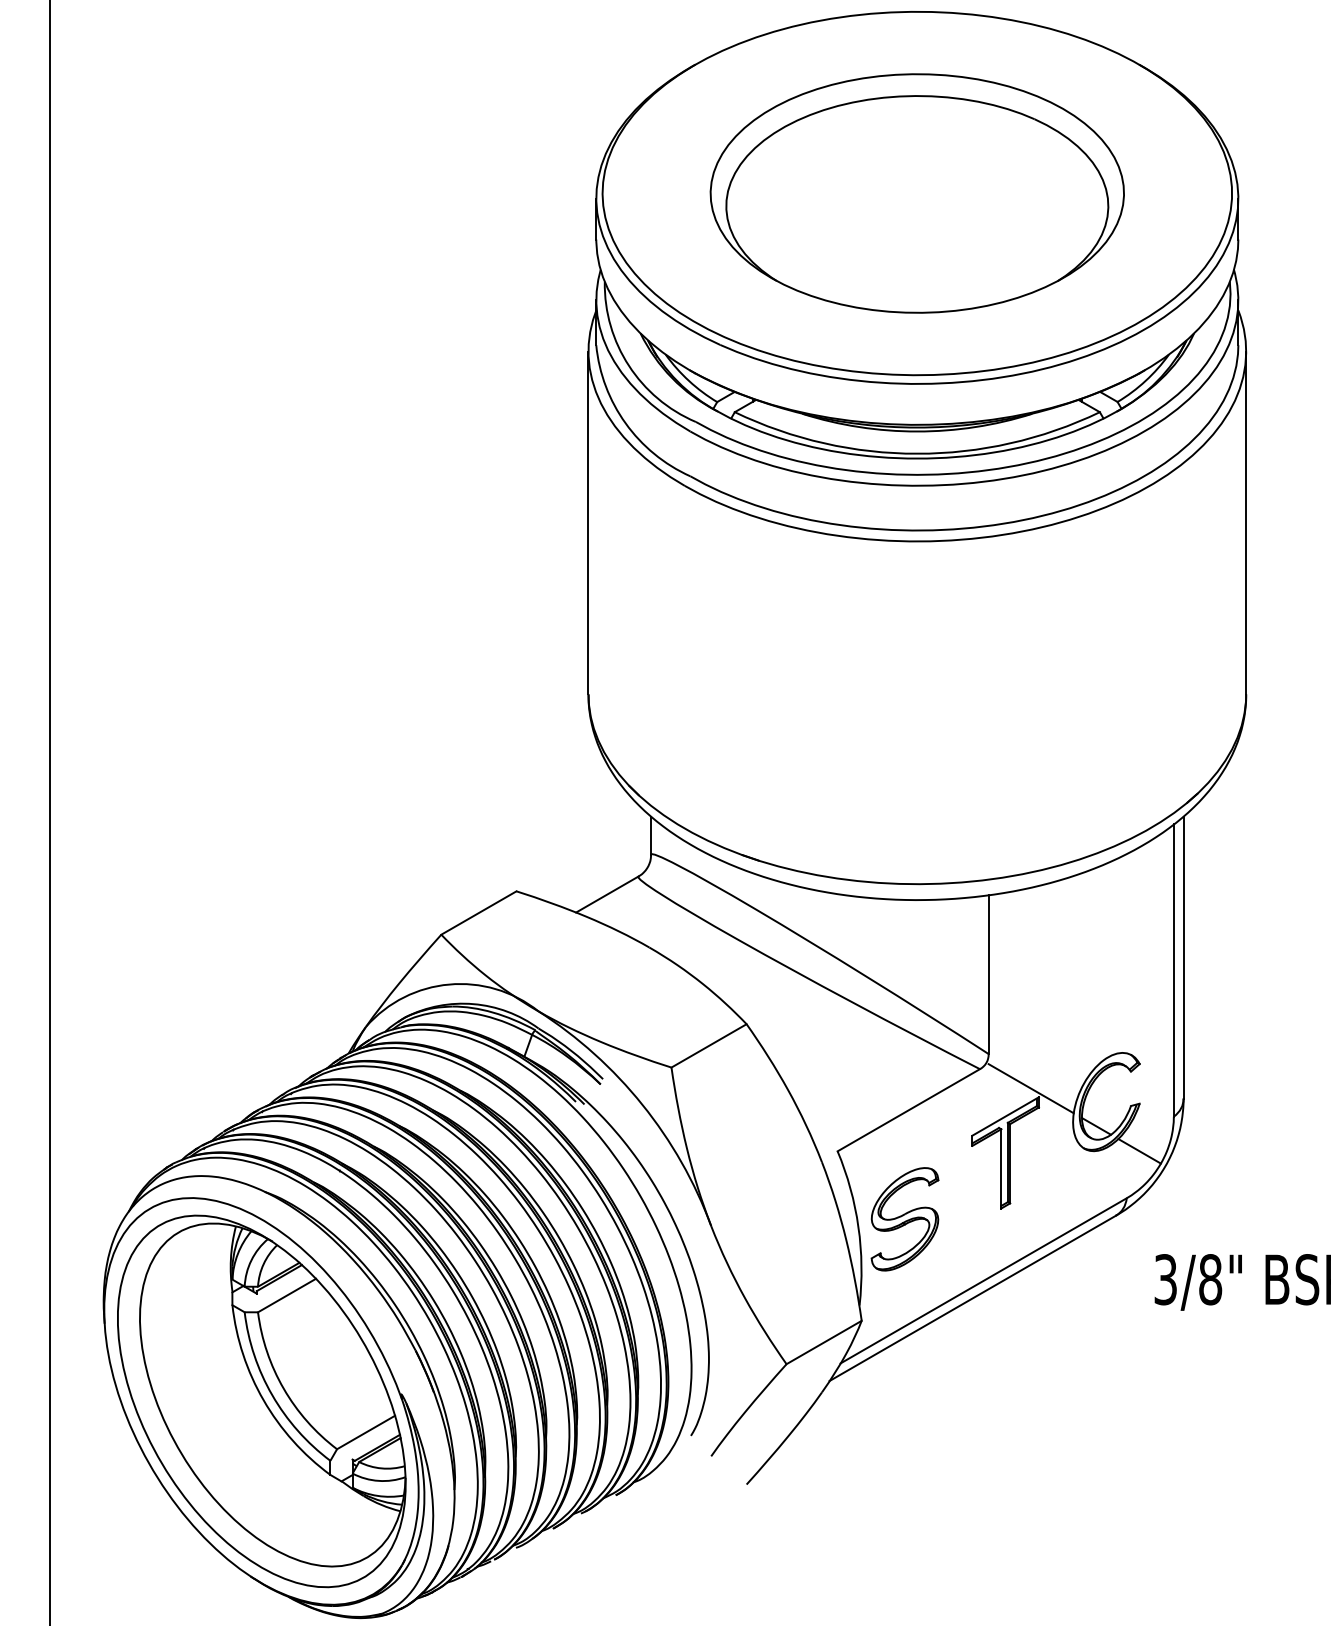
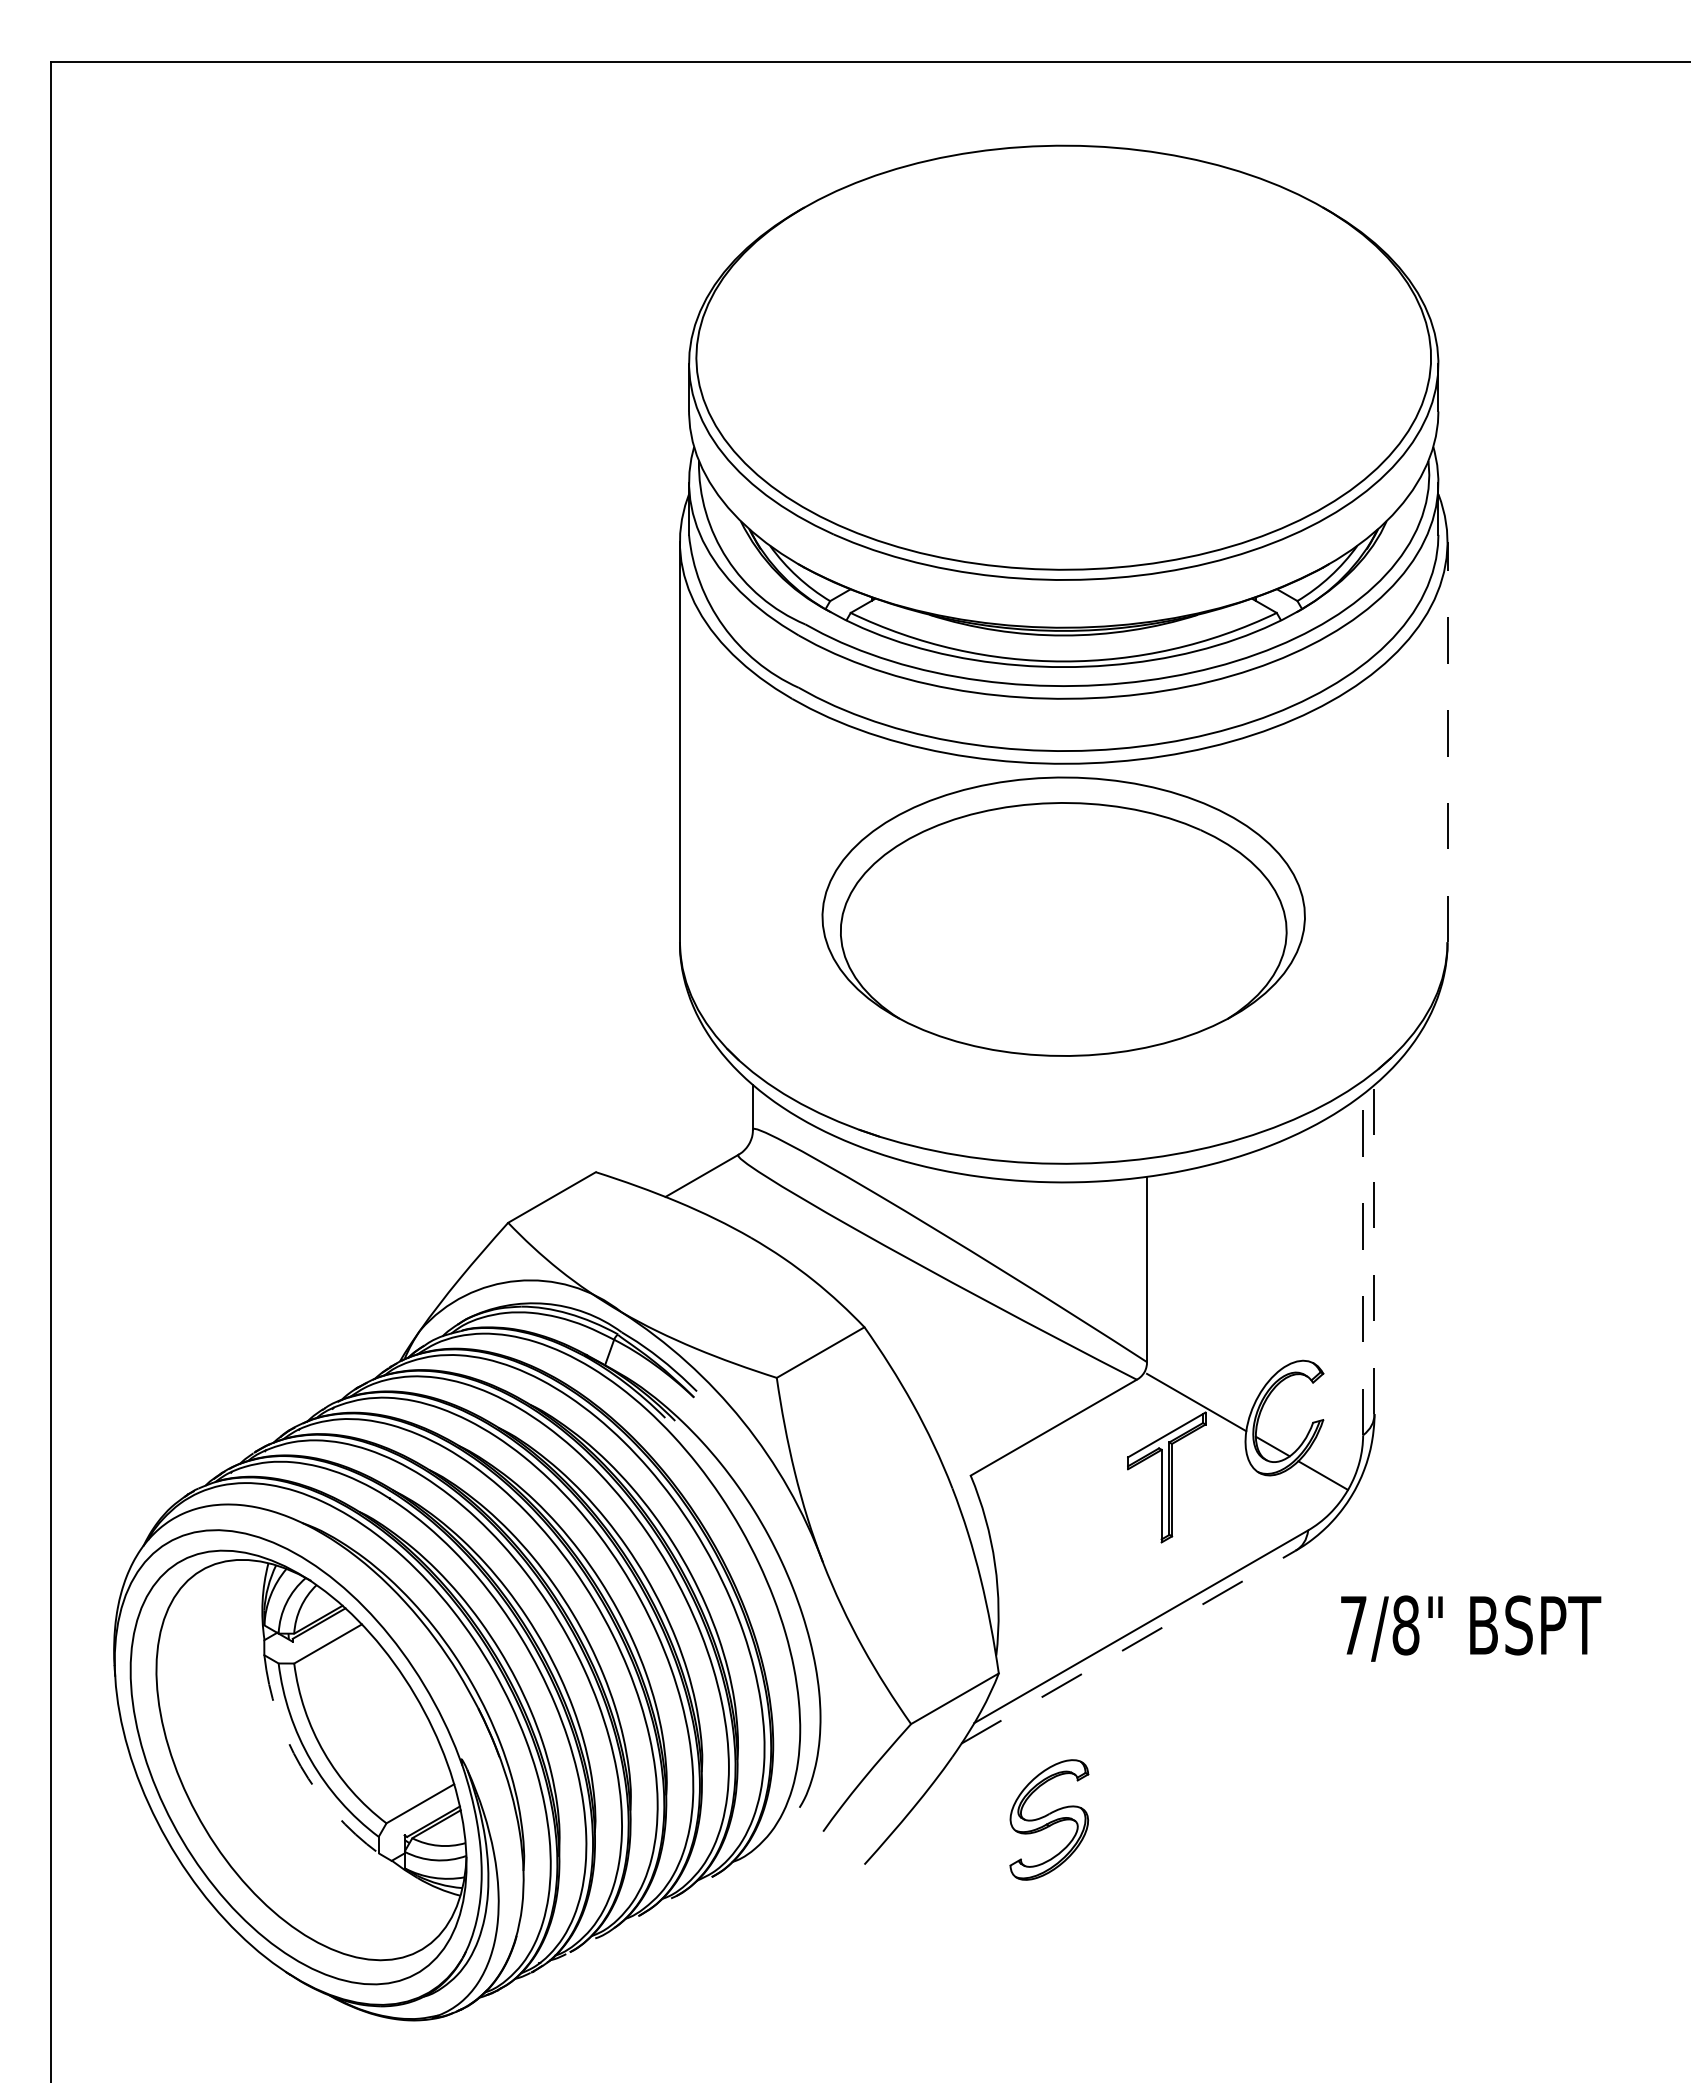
part: (917, 193) -> (1063, 916), moved
line: (1246, 523) -> (1447, 742), solid -> dashed
line: (1183, 957) -> (1374, 1249), solid -> dashed
line: (1174, 970) -> (1363, 1264), solid -> dashed
part: (905, 1218) -> (1049, 1819), moved
text: (1165, 1279) -> (1353, 1625), 3/8" -> 7/8"
line: (972, 1298) -> (1128, 1647), solid -> dashed
arc: (263, 1400) -> (300, 1766), solid -> dashed

